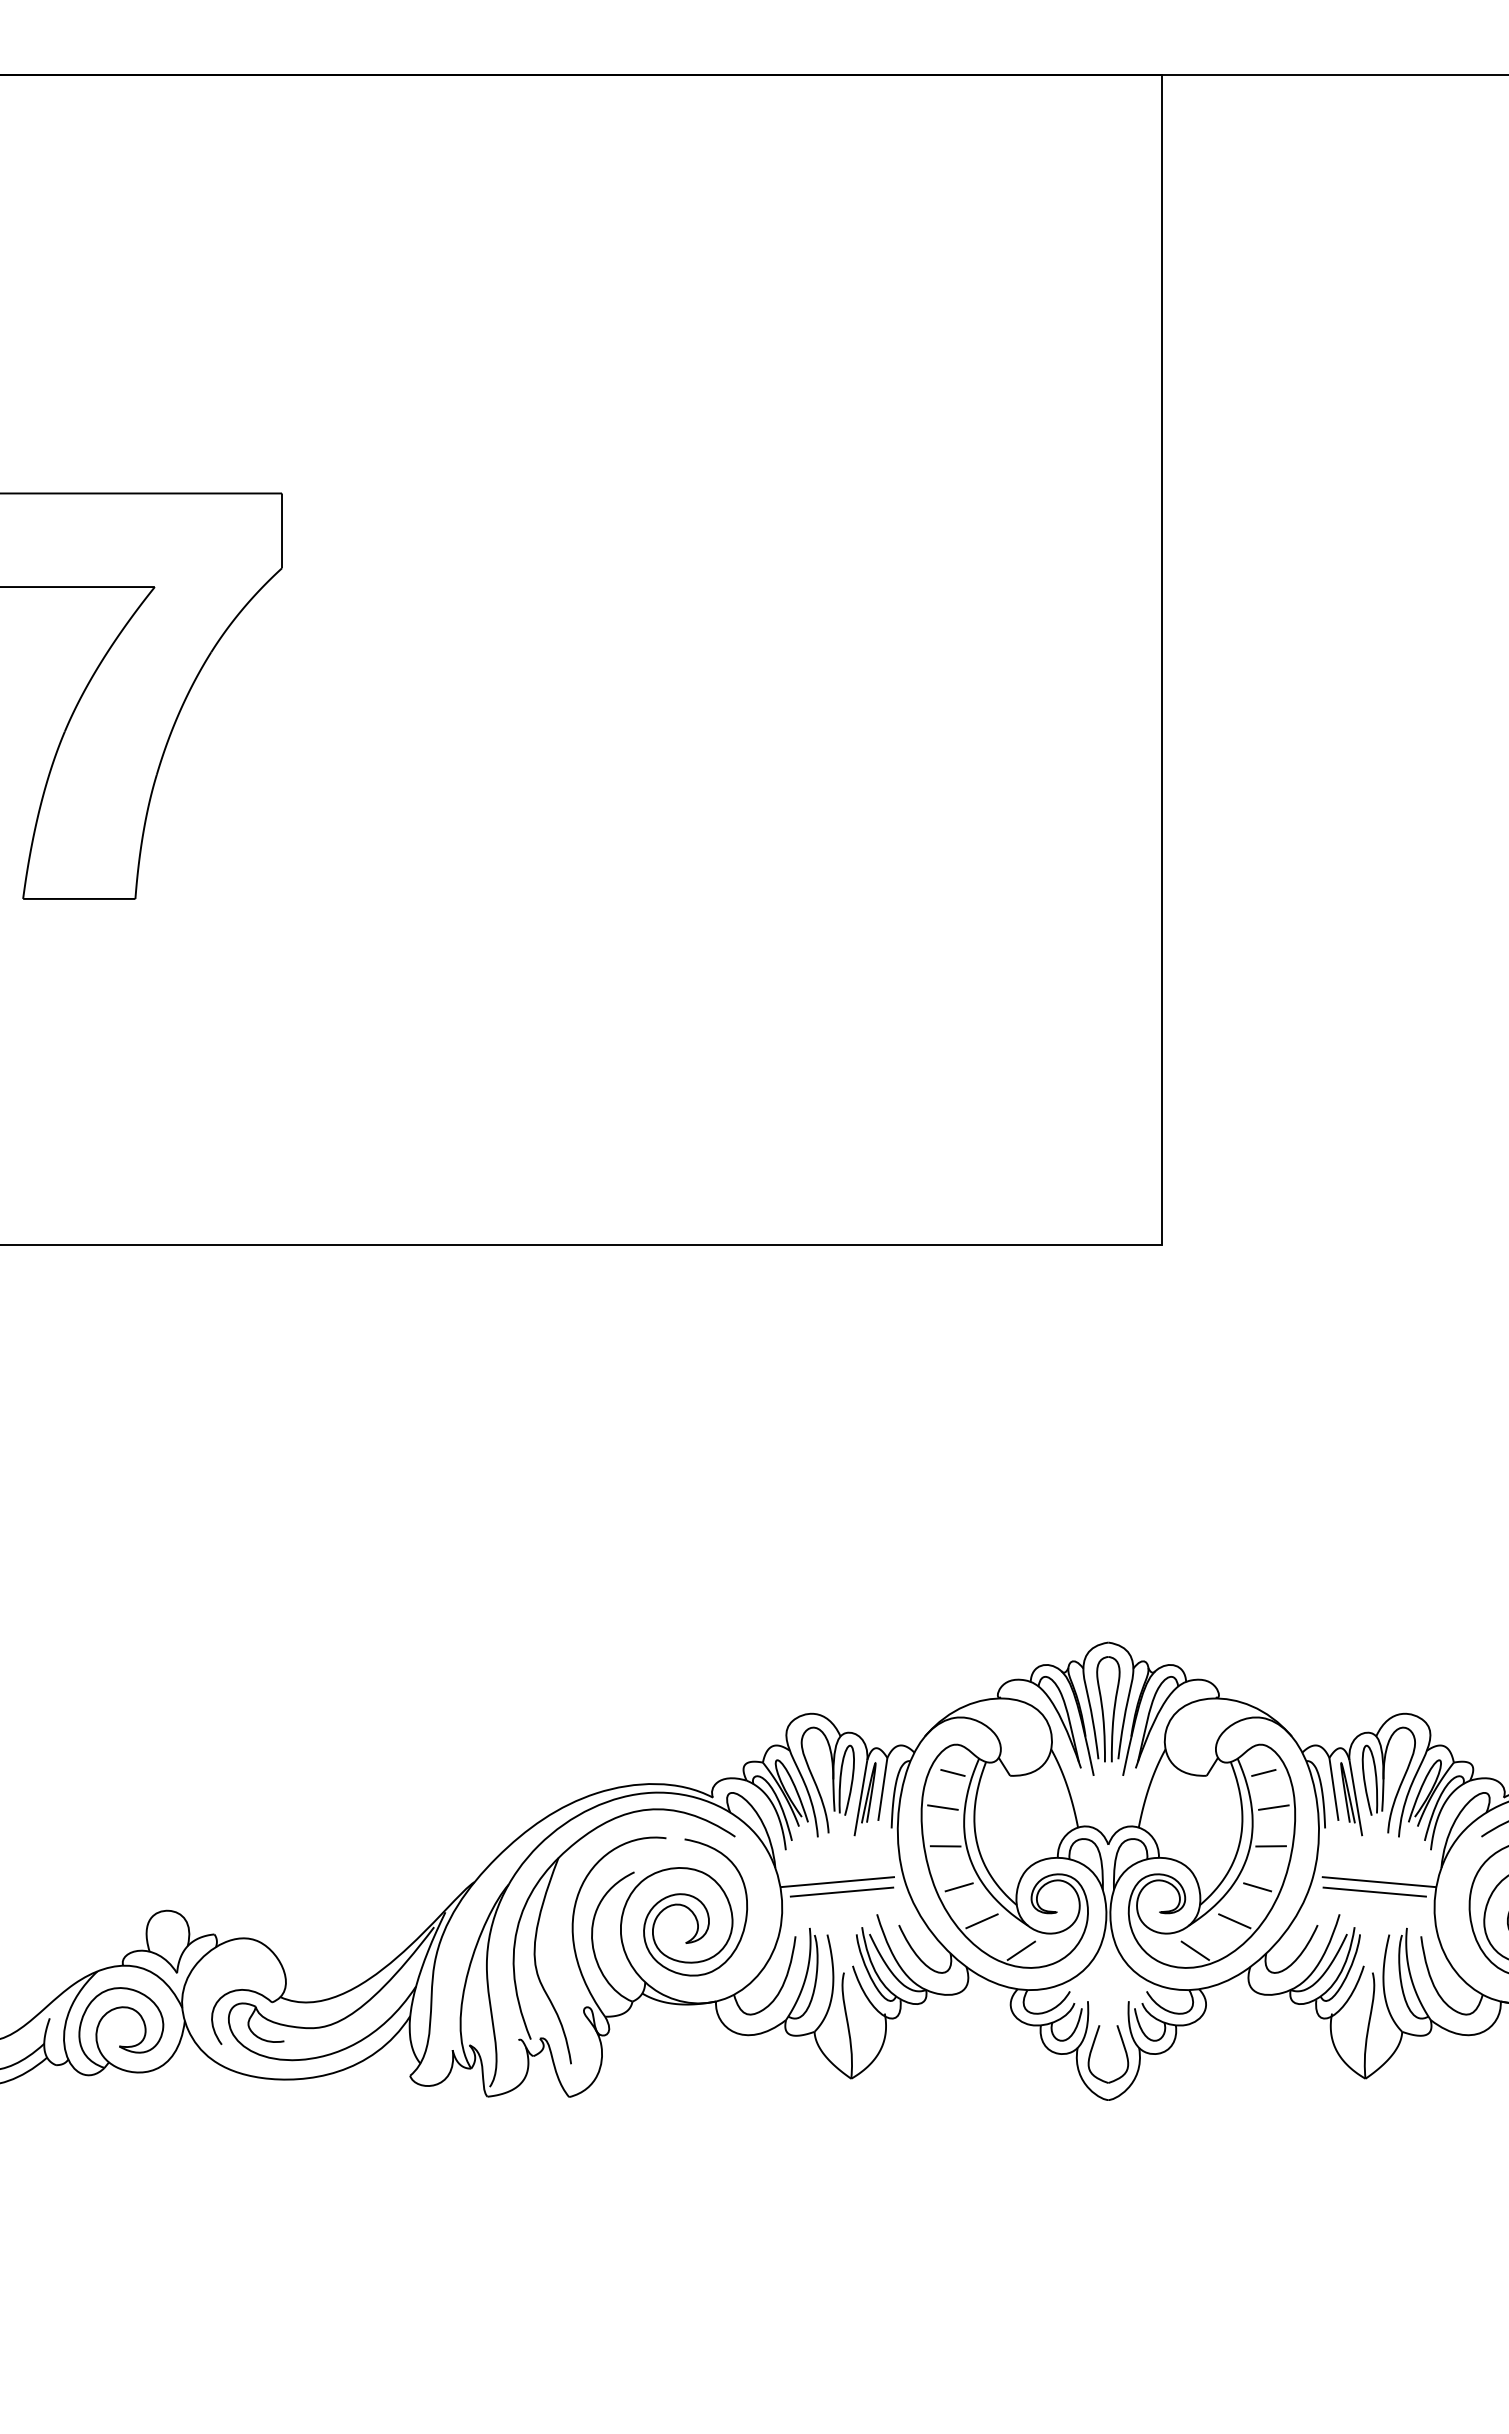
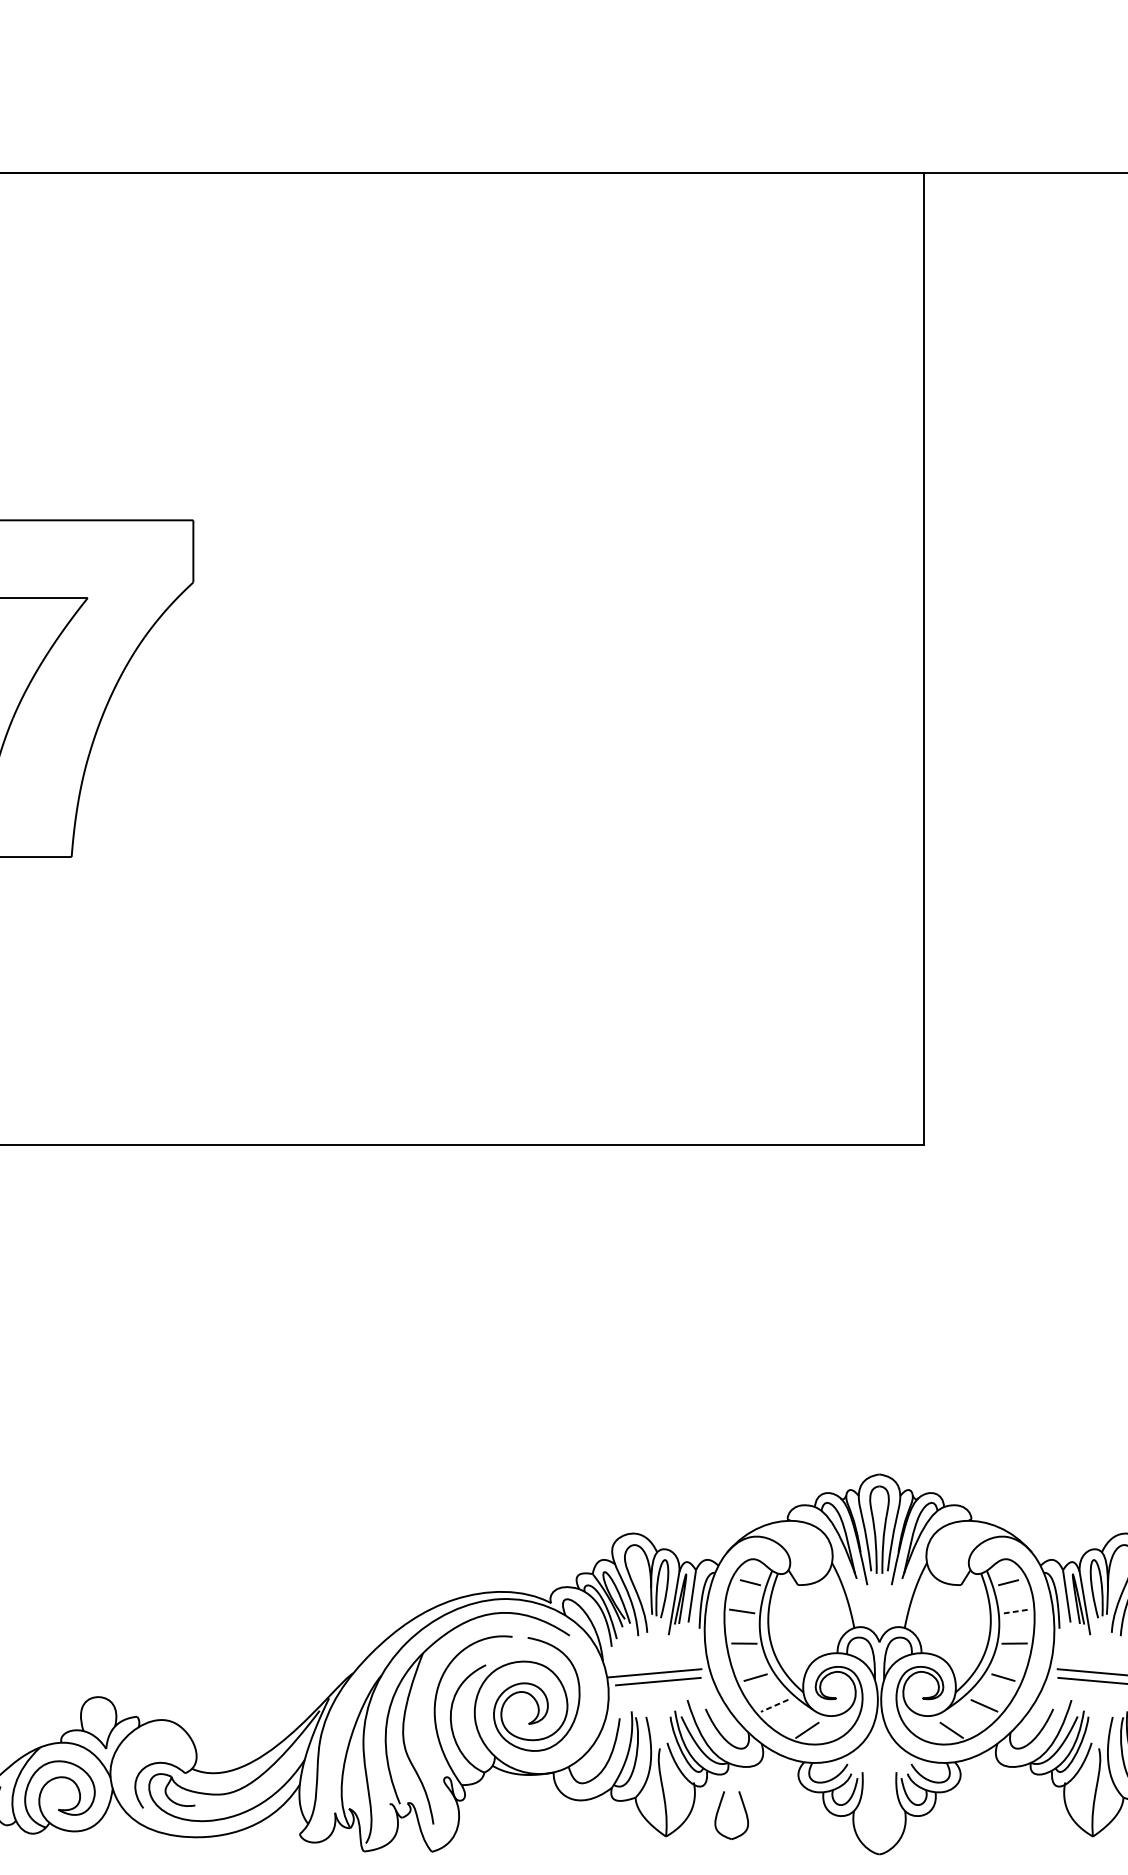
line: (1273, 1807) -> (1016, 1611), solid -> dashed
line: (981, 1921) -> (774, 1706), solid -> dashed
part: (1092, 2050) -> (718, 1812), moved

